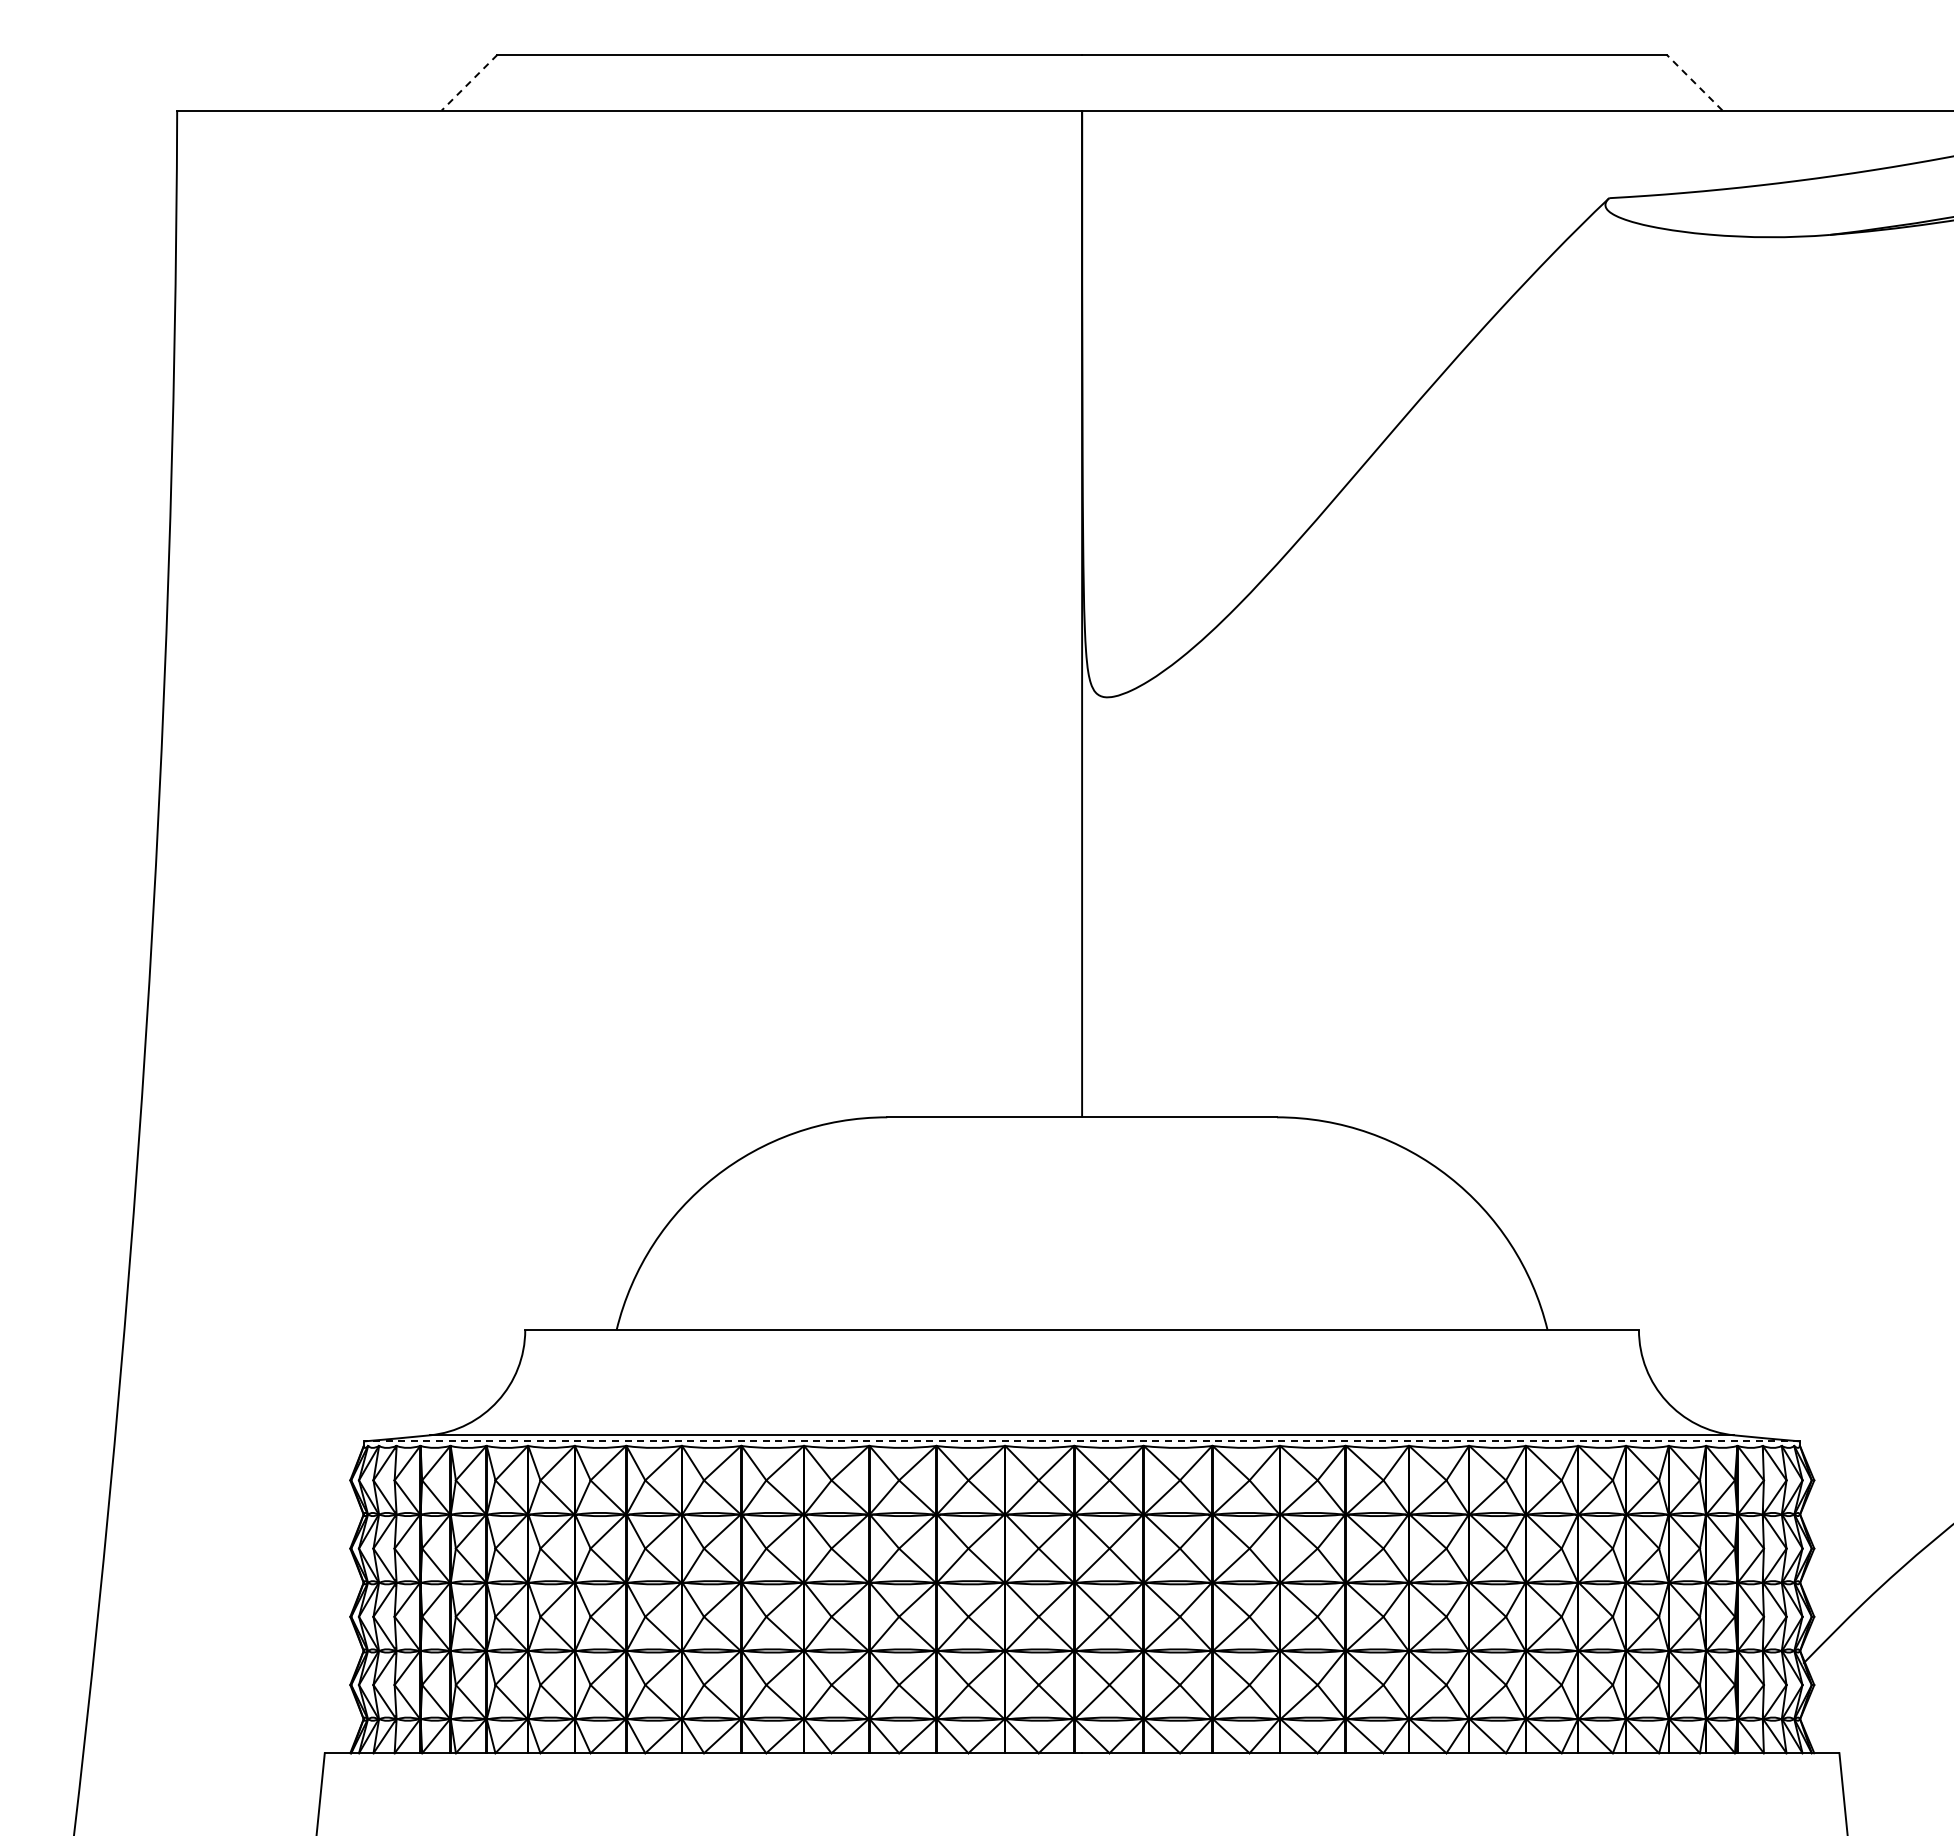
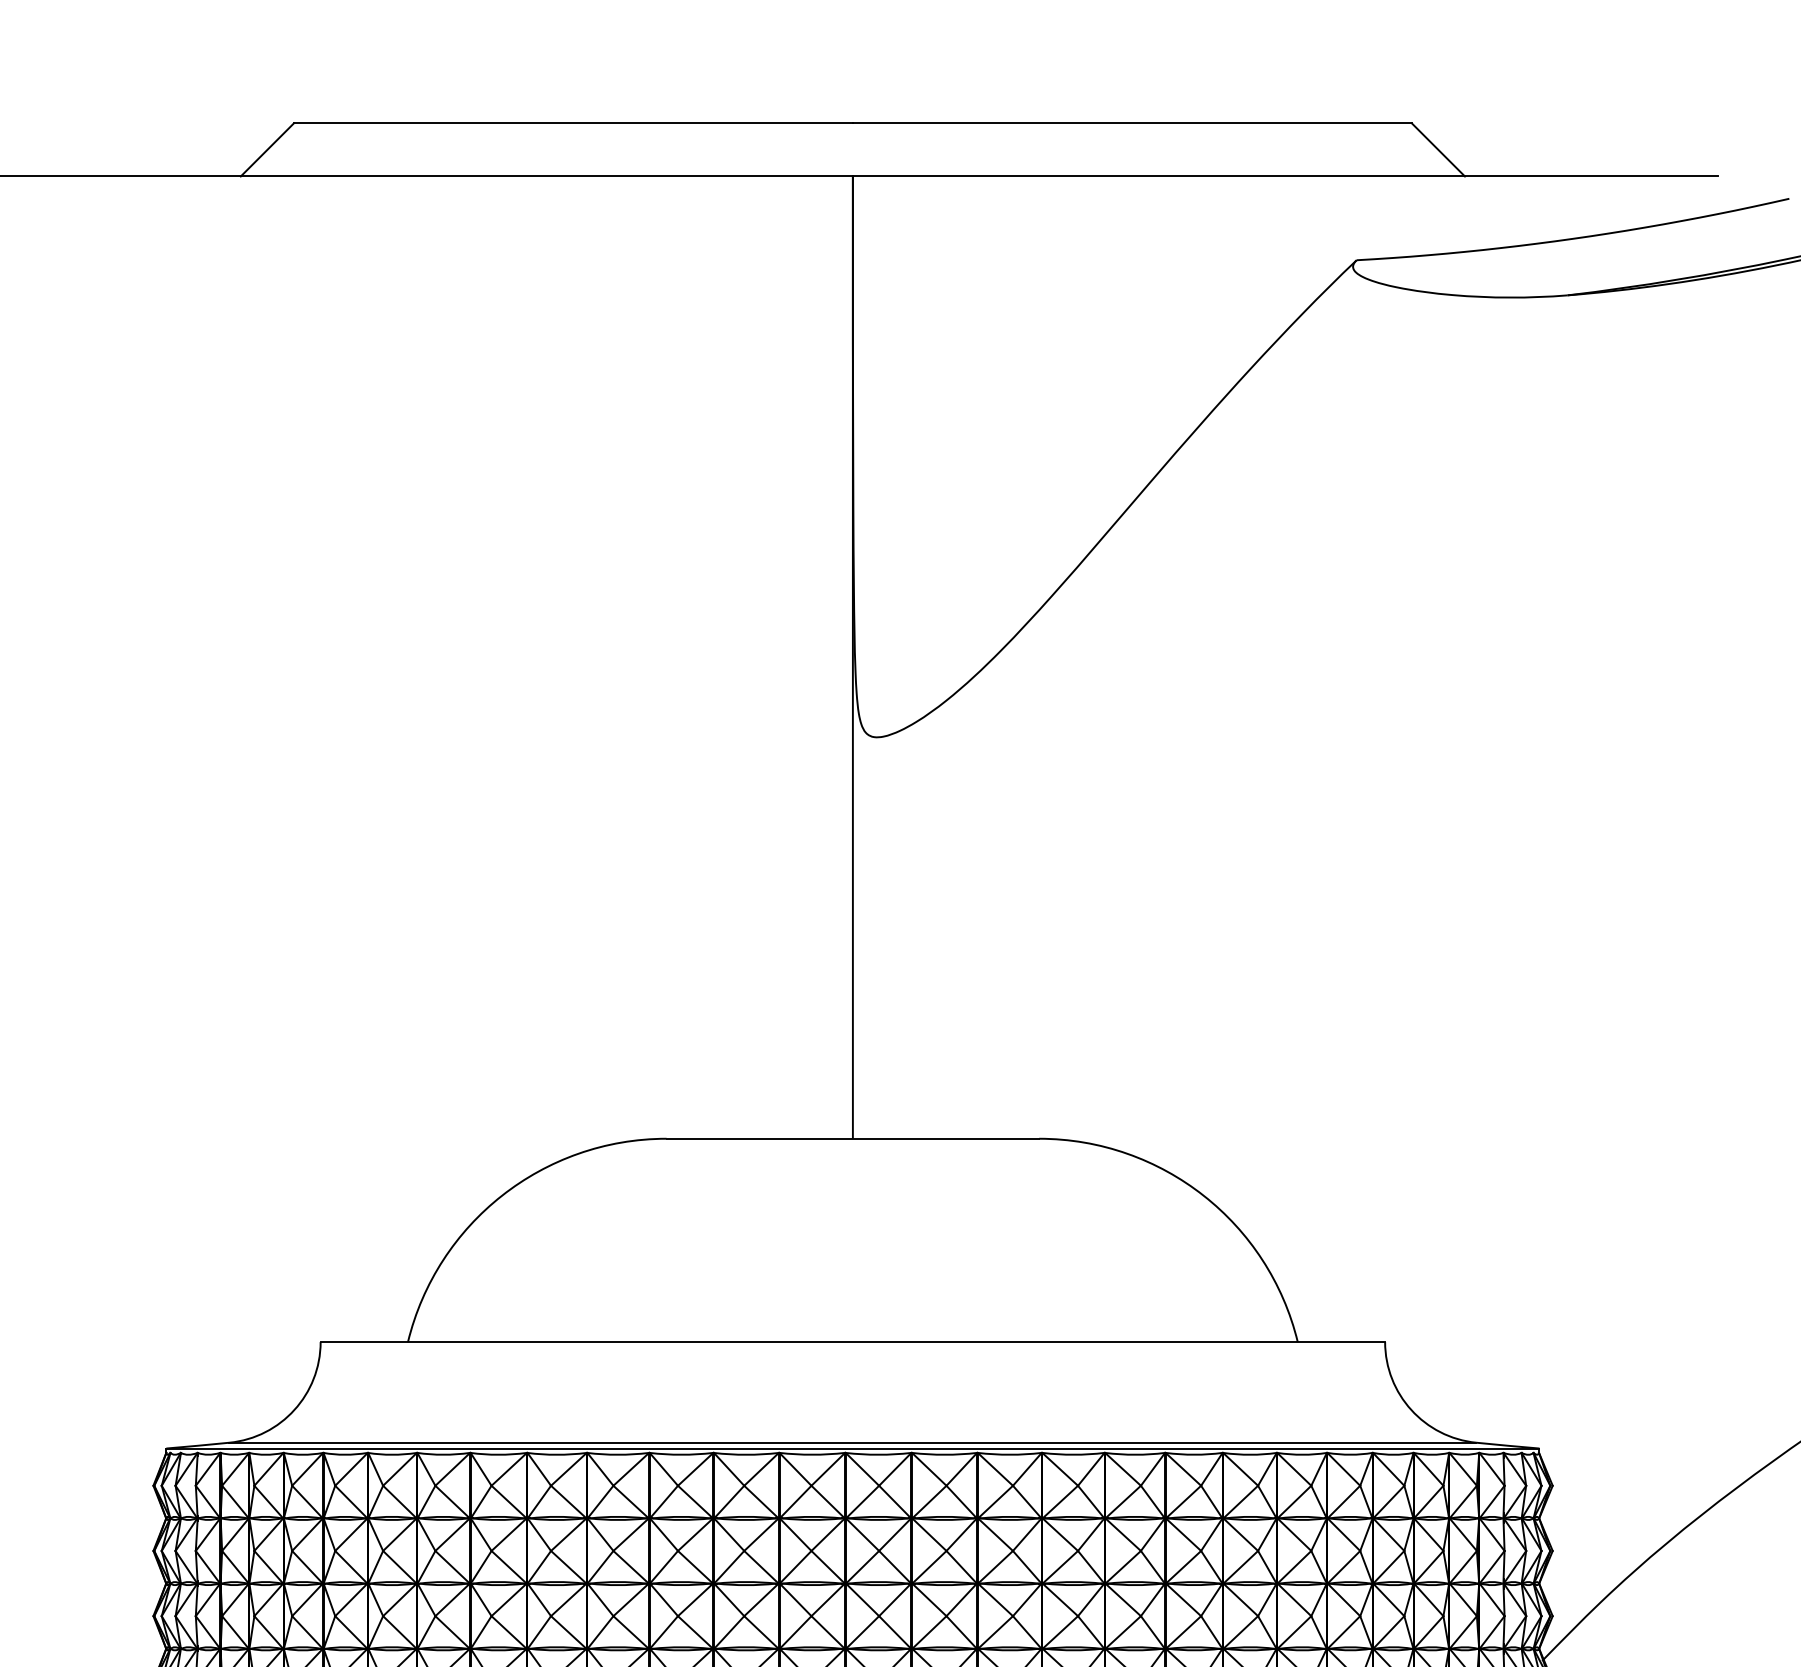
line: (1694, 82) -> (1438, 149), dashed -> solid
line: (469, 83) -> (267, 150), dashed -> solid
line: (1081, 1441) -> (852, 1448), dashed -> solid

